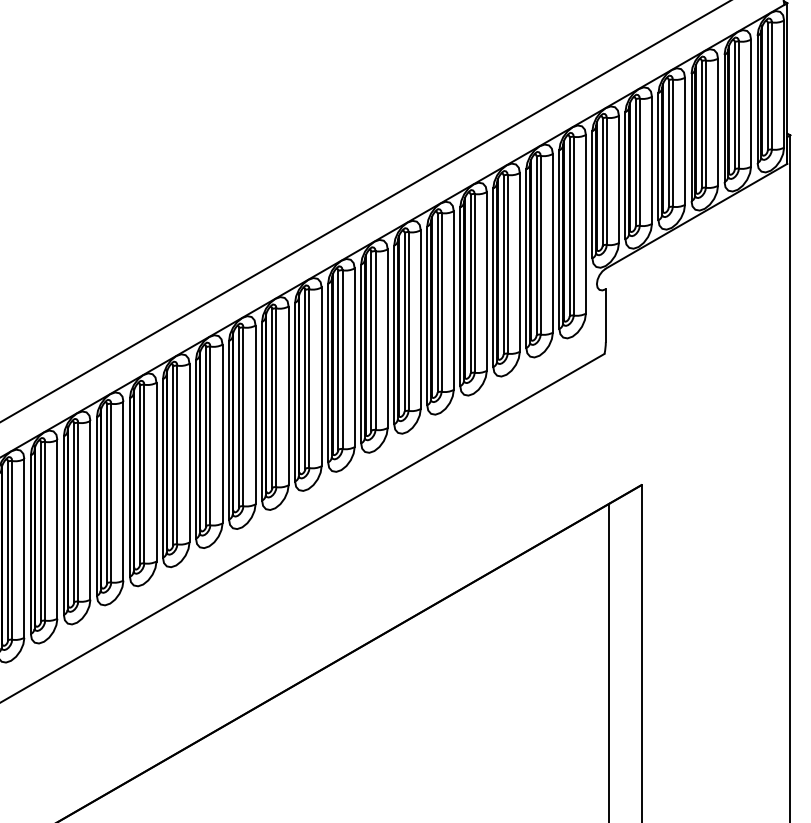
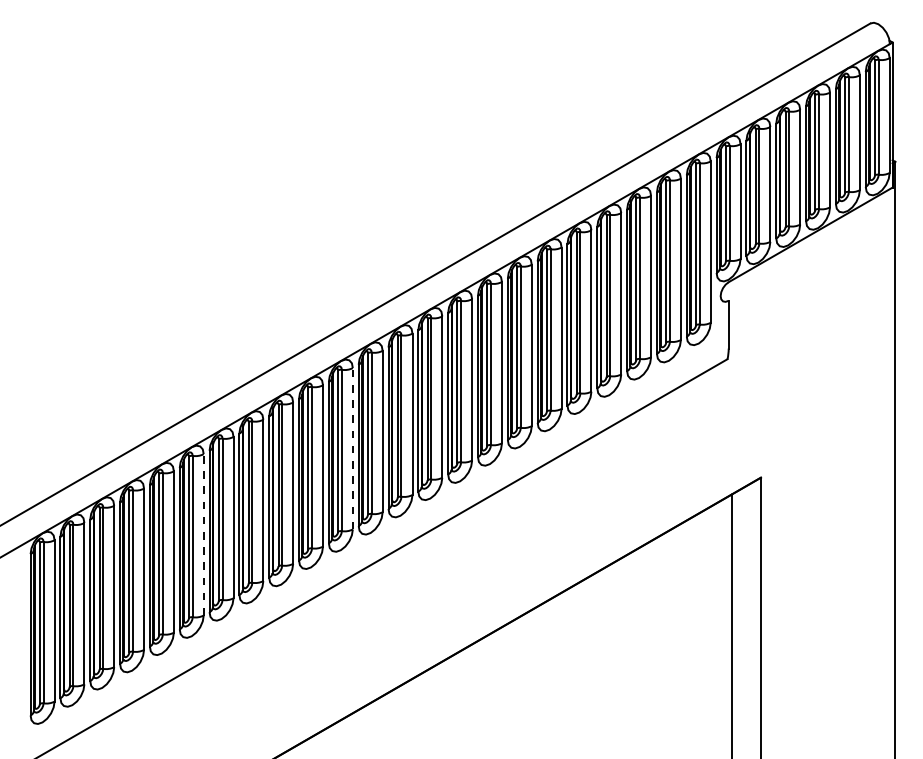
line: (189, 452) -> (352, 448), solid -> dashed
line: (24, 548) -> (203, 534), solid -> dashed

